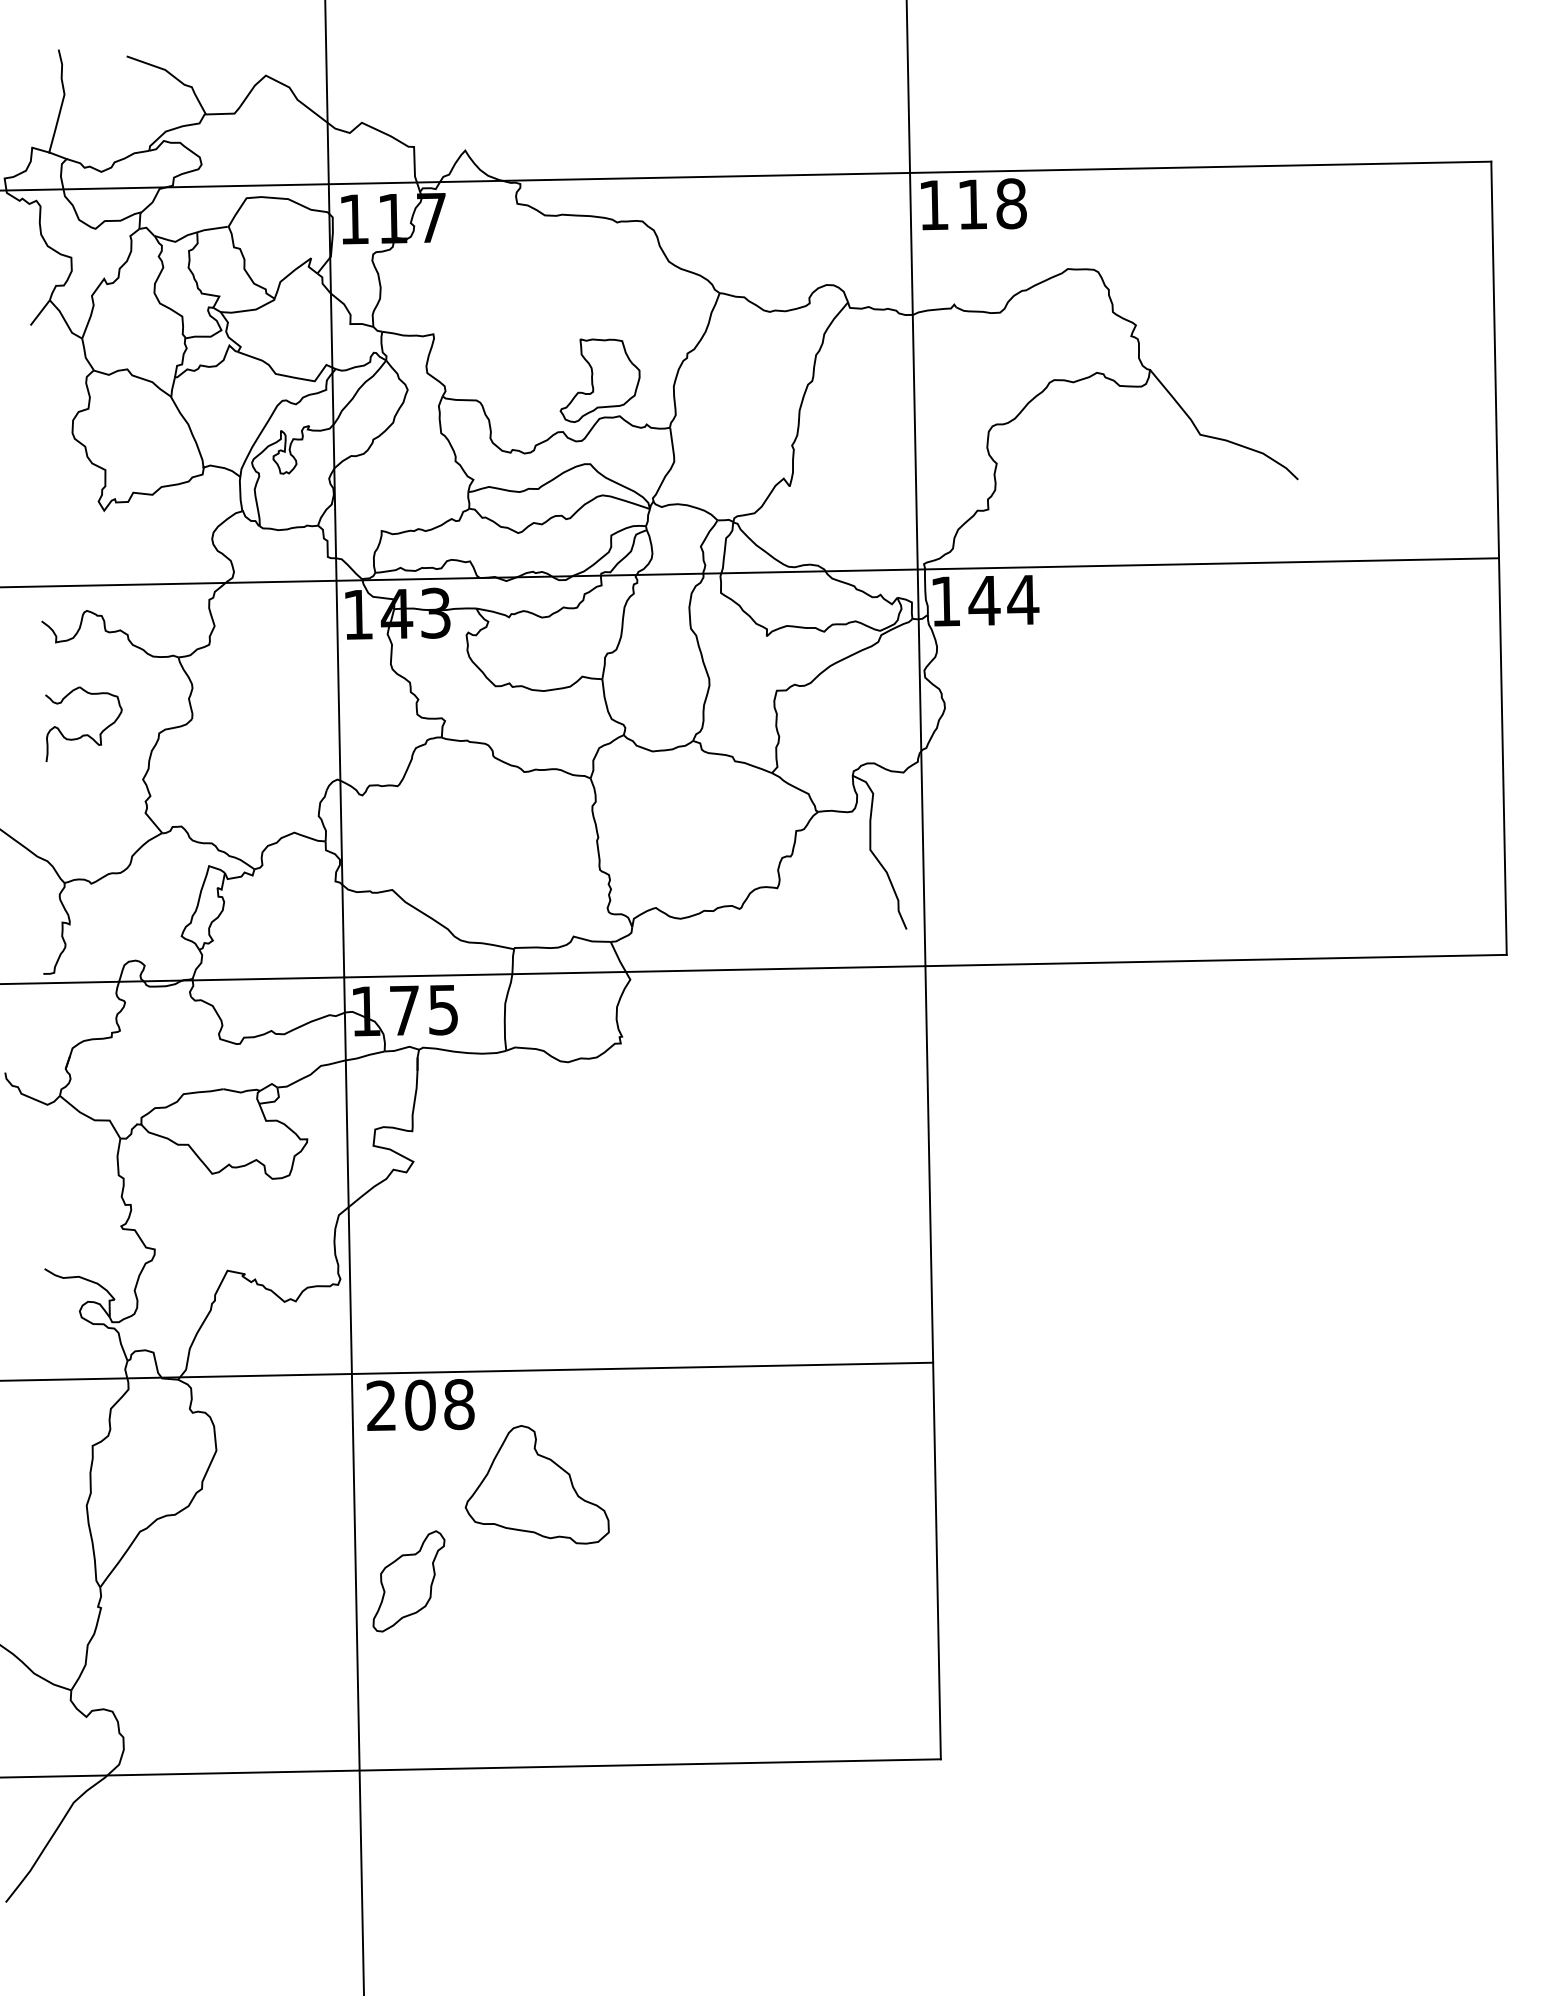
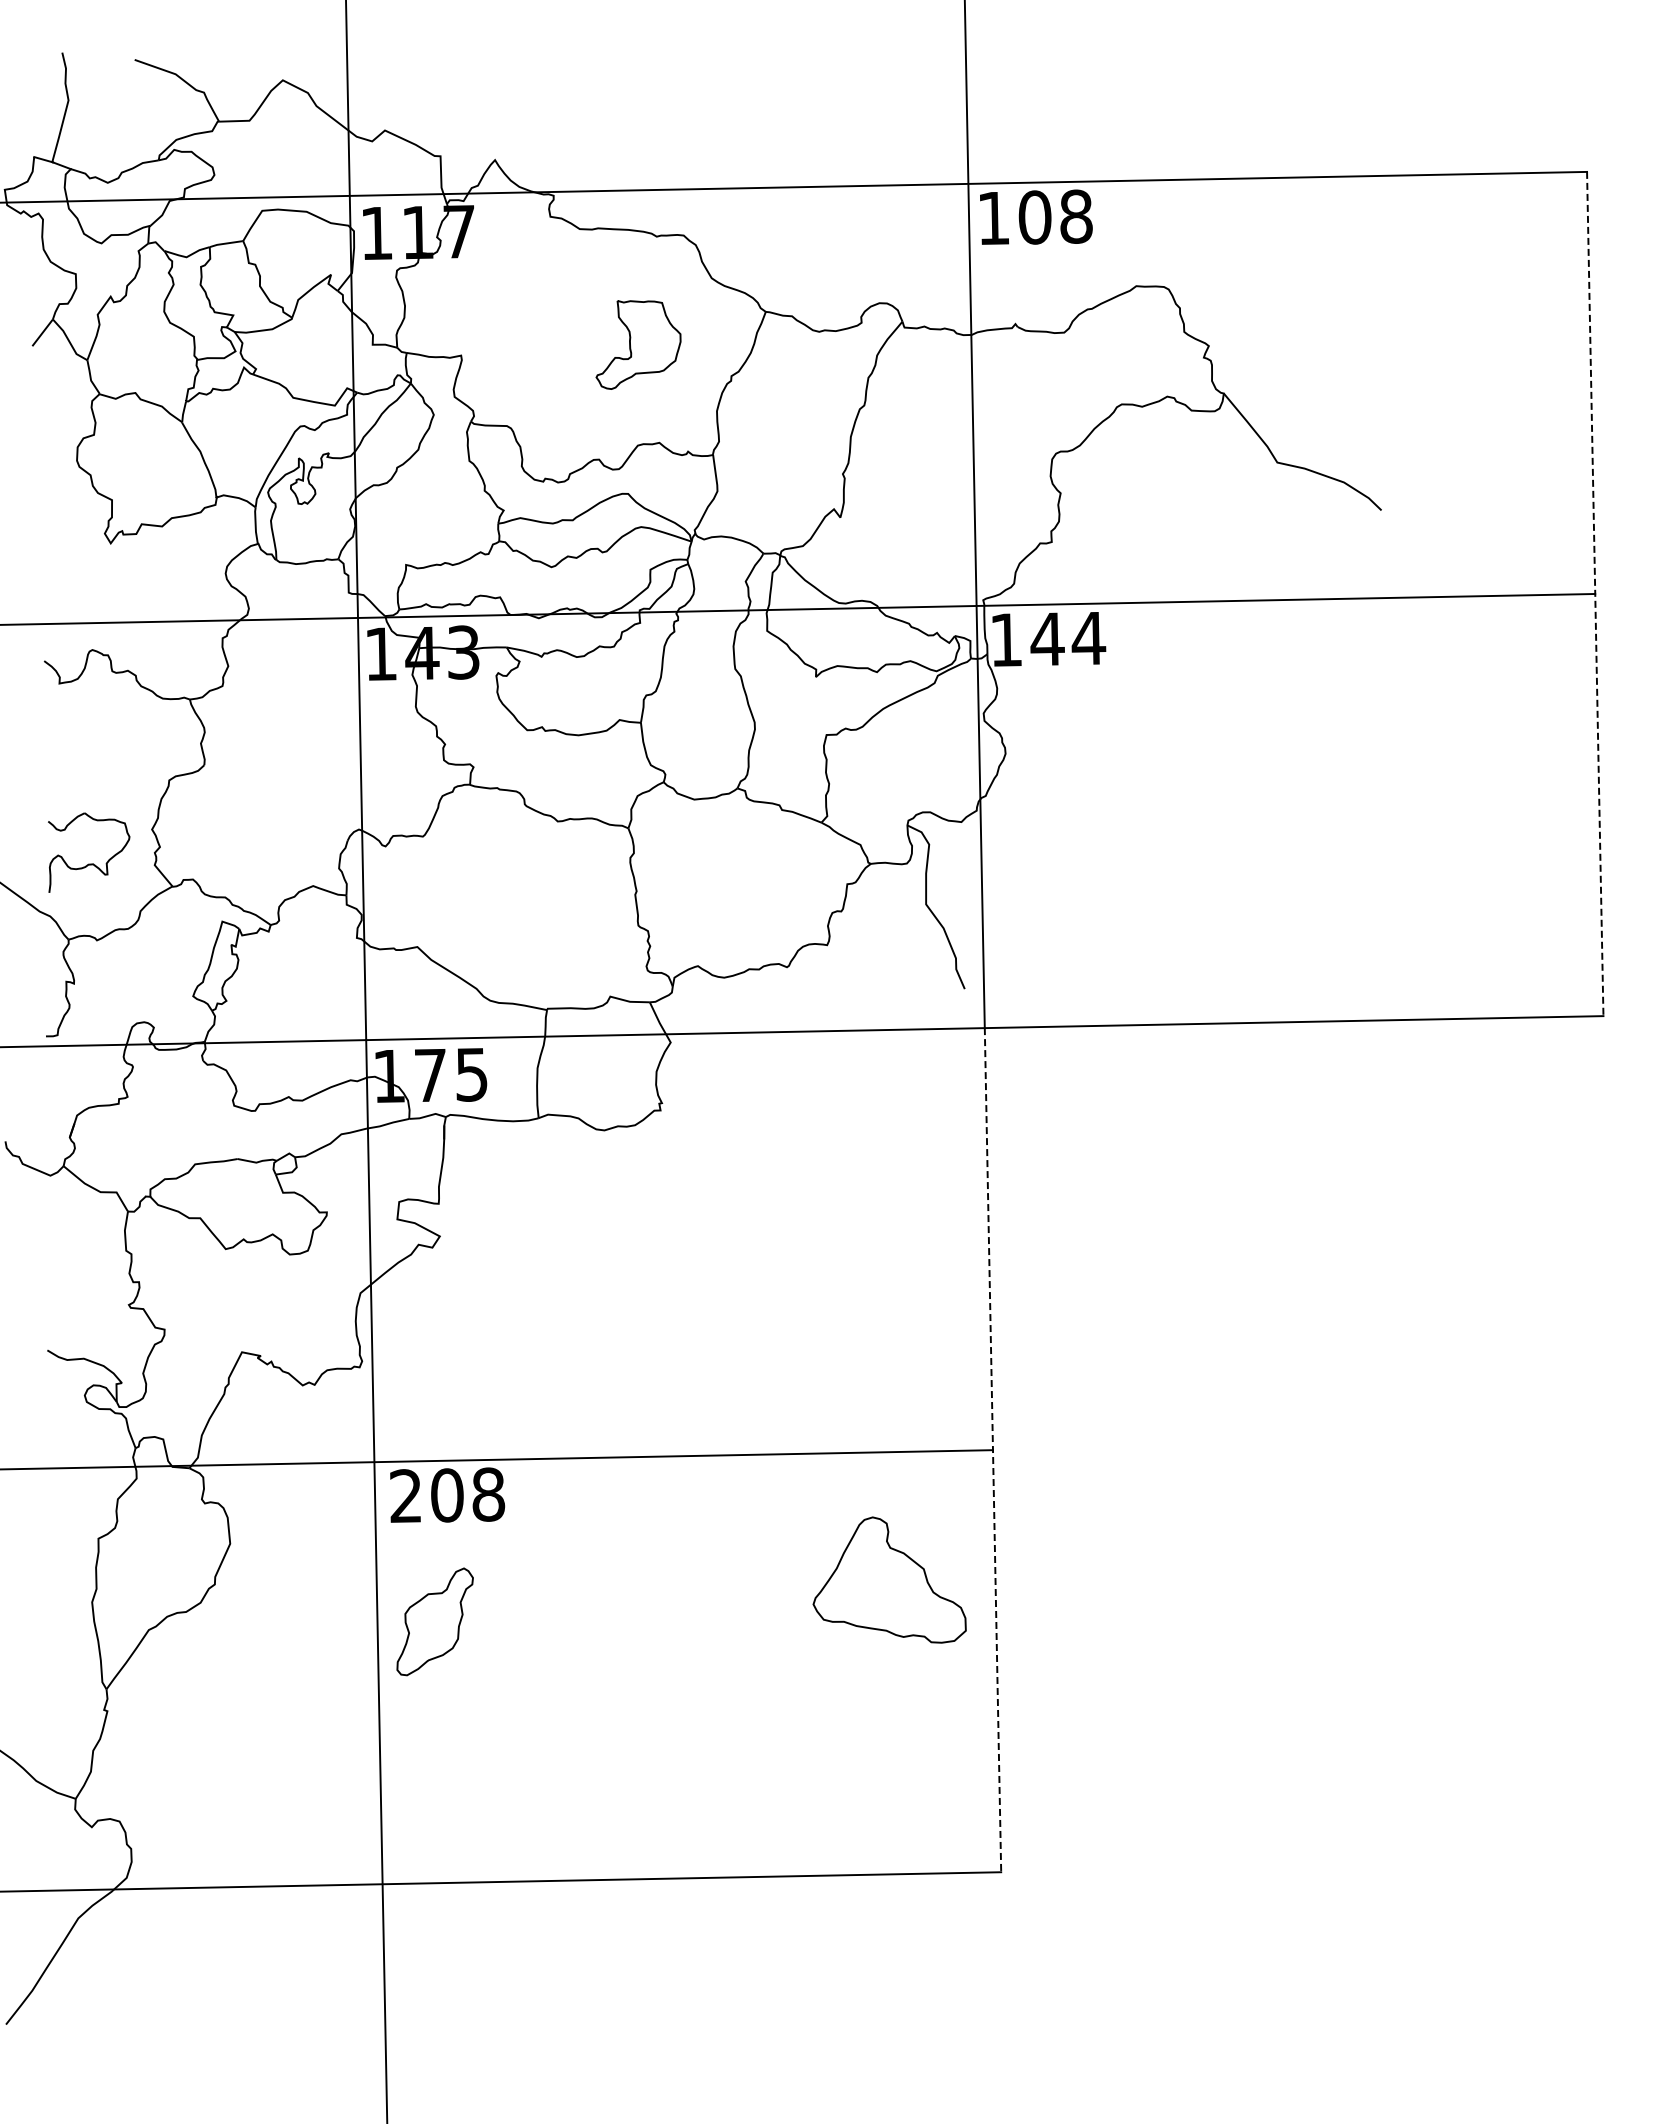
text: (972, 204) -> (1034, 217), 118 -> 108
part: (600, 380) -> (638, 344), moved
line: (1499, 558) -> (1595, 594), solid -> dashed
part: (84, 734) -> (89, 863), moved
line: (933, 1363) -> (993, 1450), solid -> dashed
part: (537, 1484) -> (889, 1579), moved
part: (408, 1581) -> (434, 1621), moved

